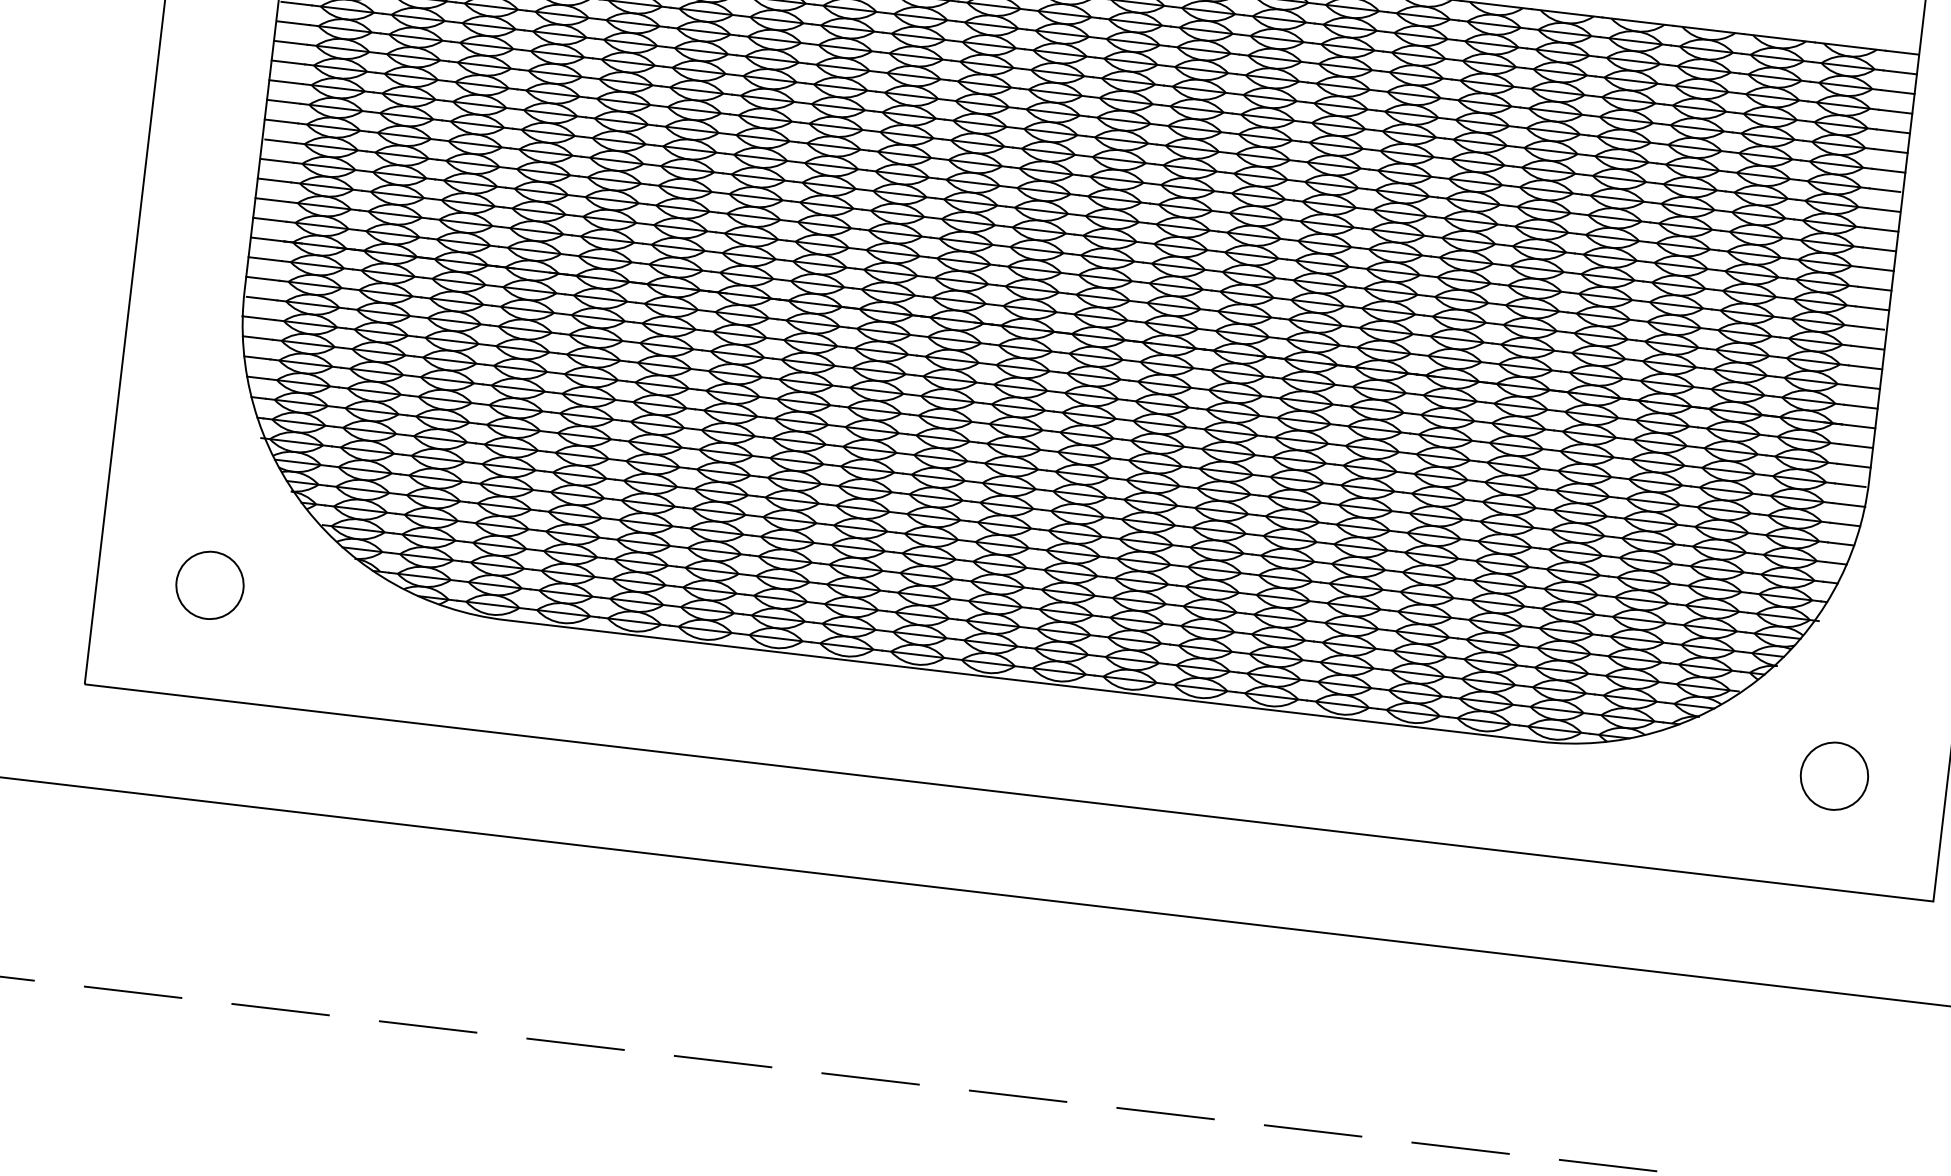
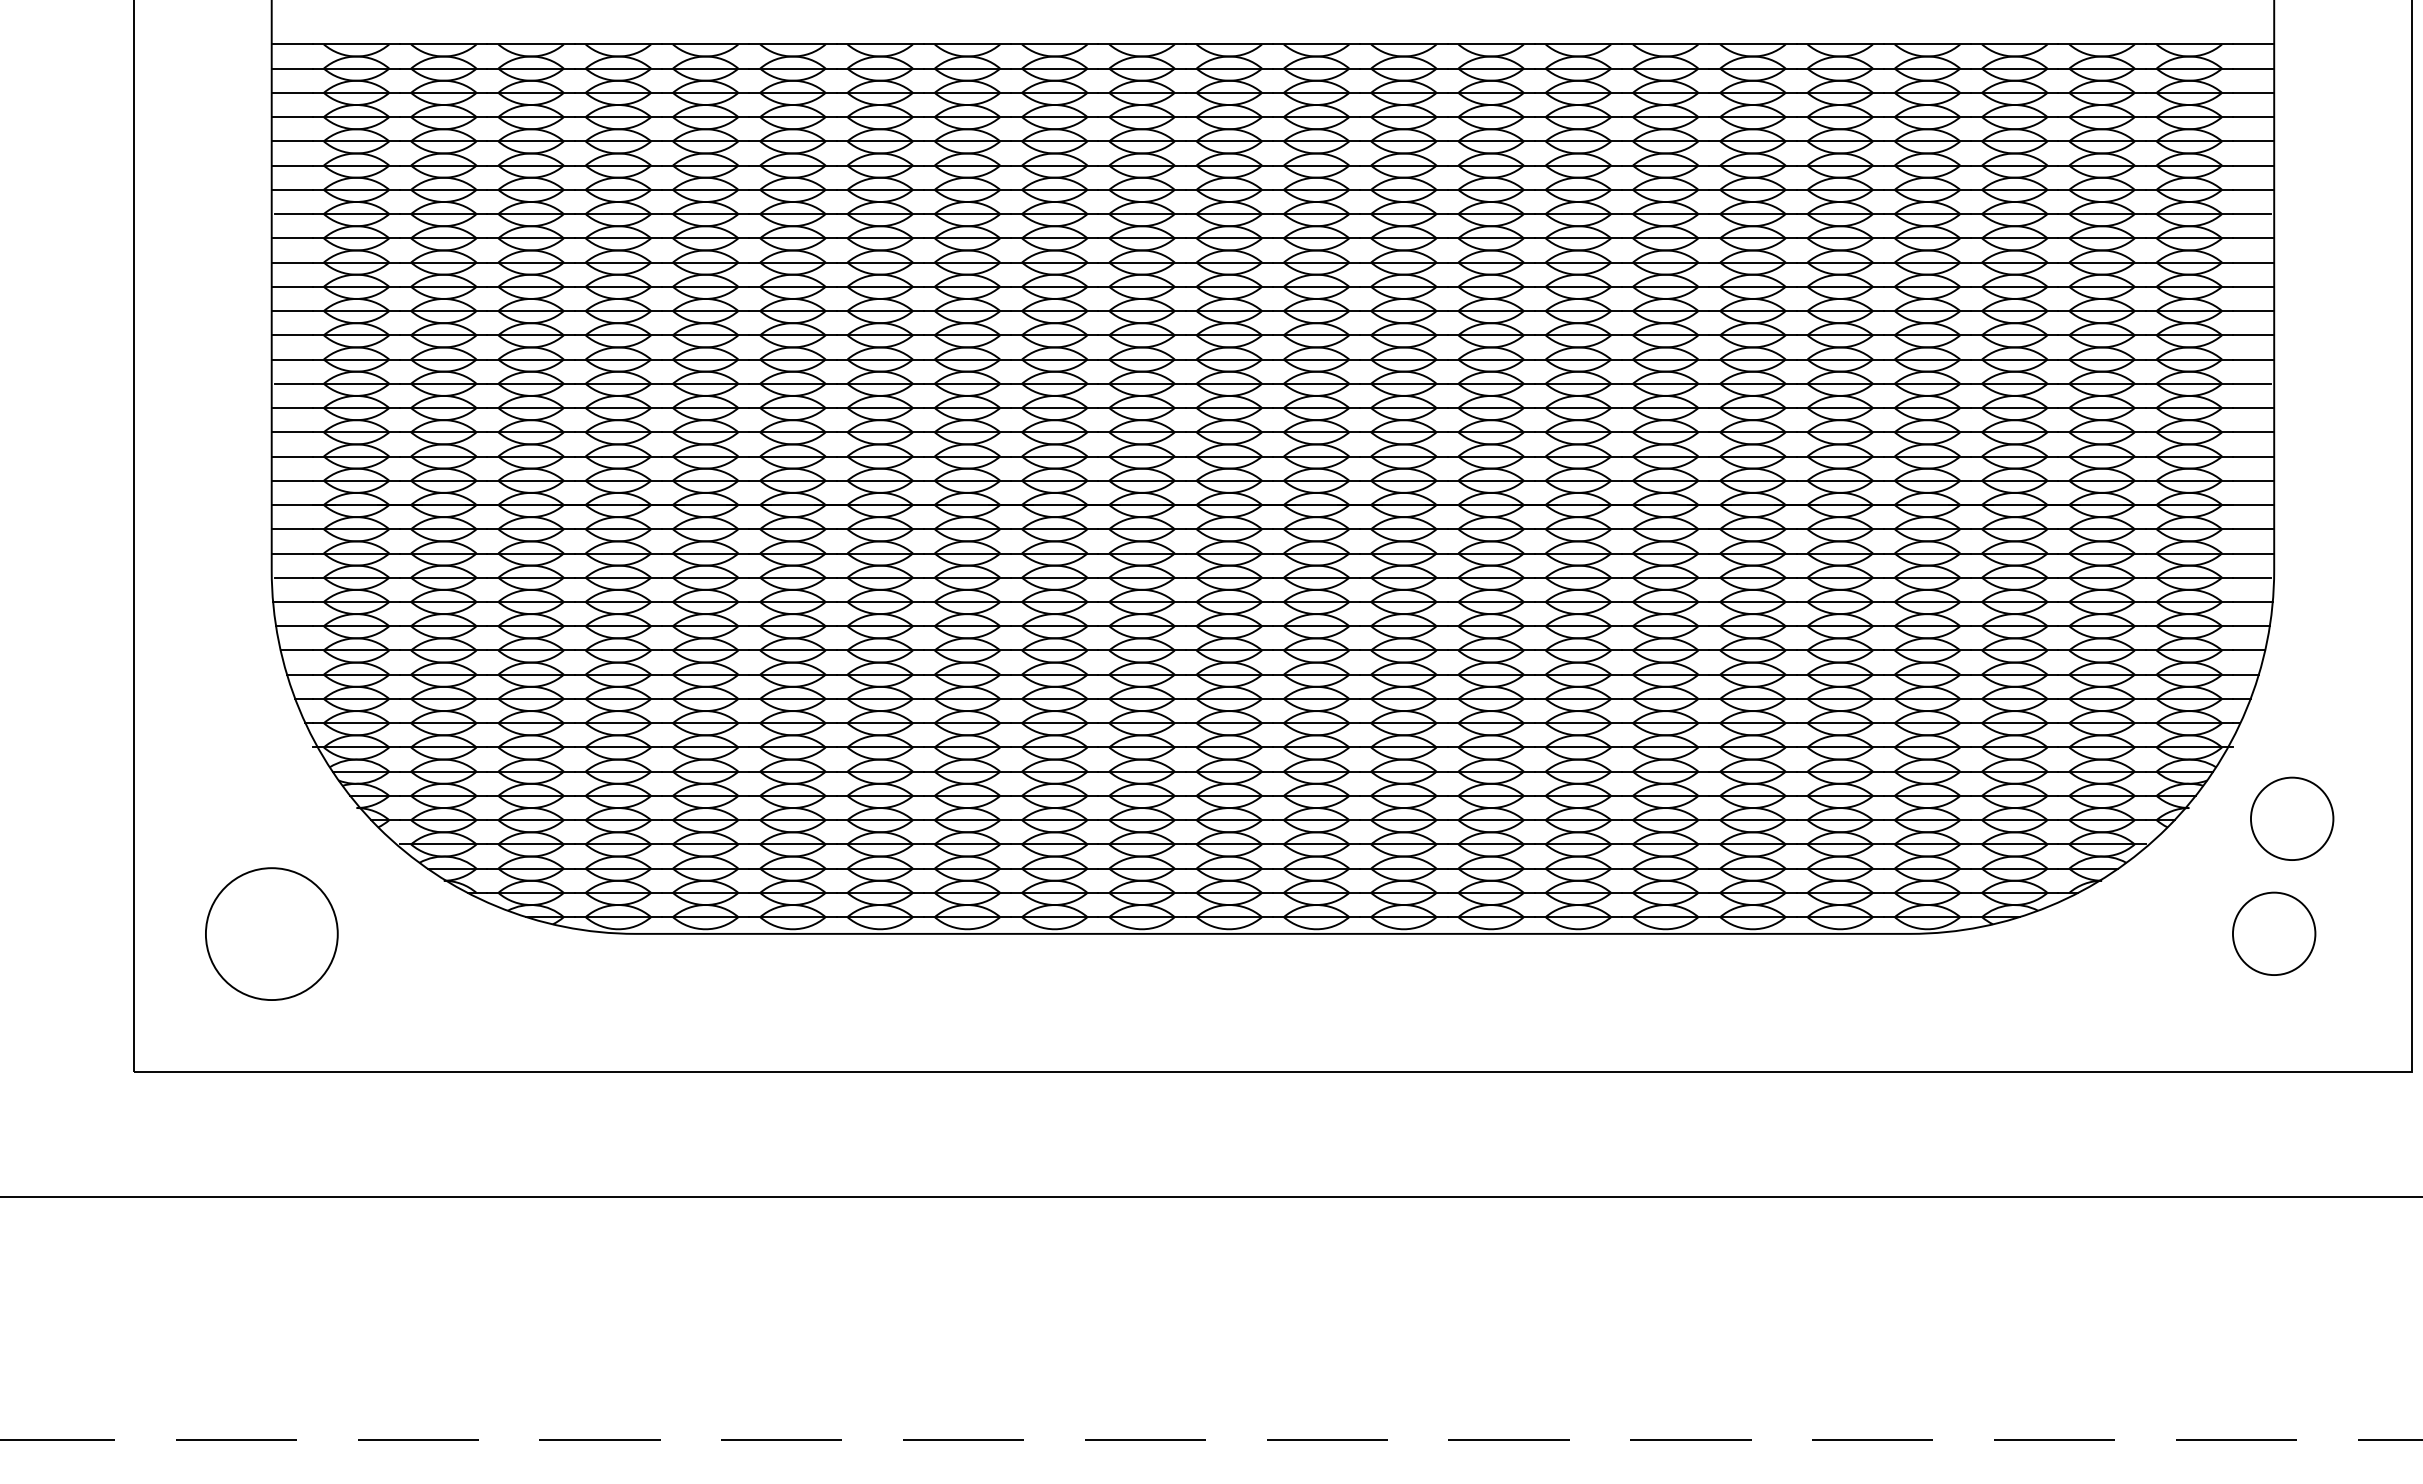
circle: (209, 585) -> (271, 933), size x1.6
circle: (1860, 684) -> (2292, 818), added

